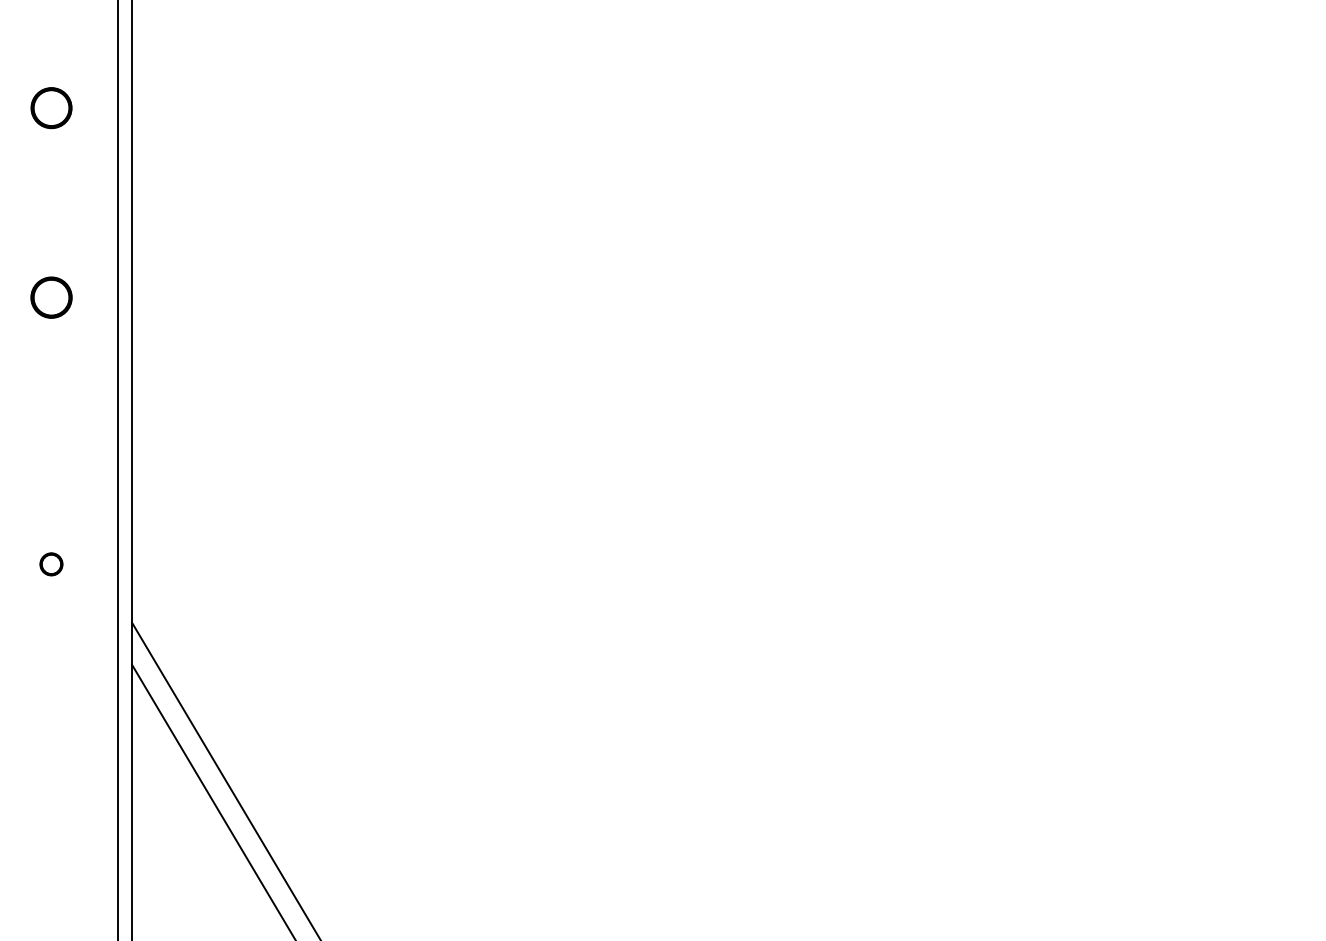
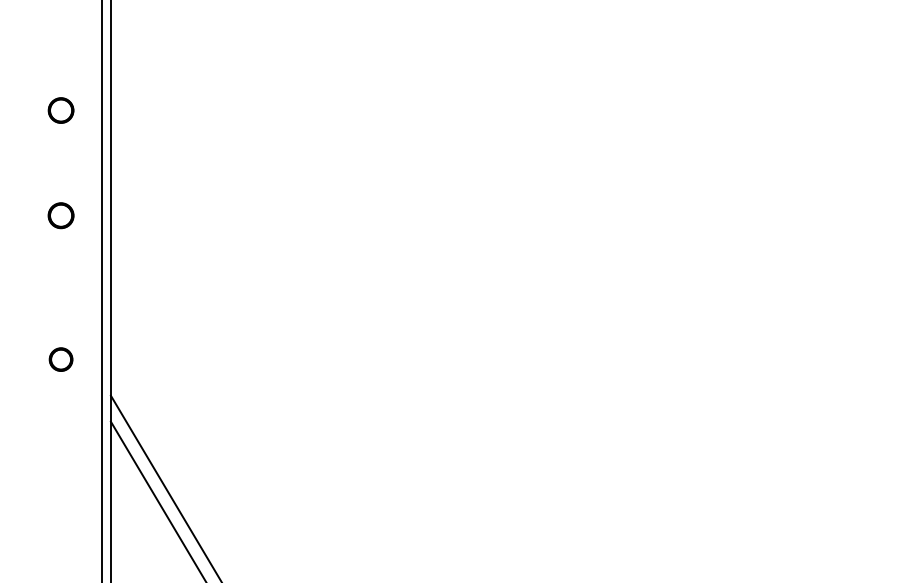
part: (50, 108) -> (60, 110), moved
part: (50, 297) -> (60, 215), moved
part: (50, 564) -> (60, 359), size x1.67

